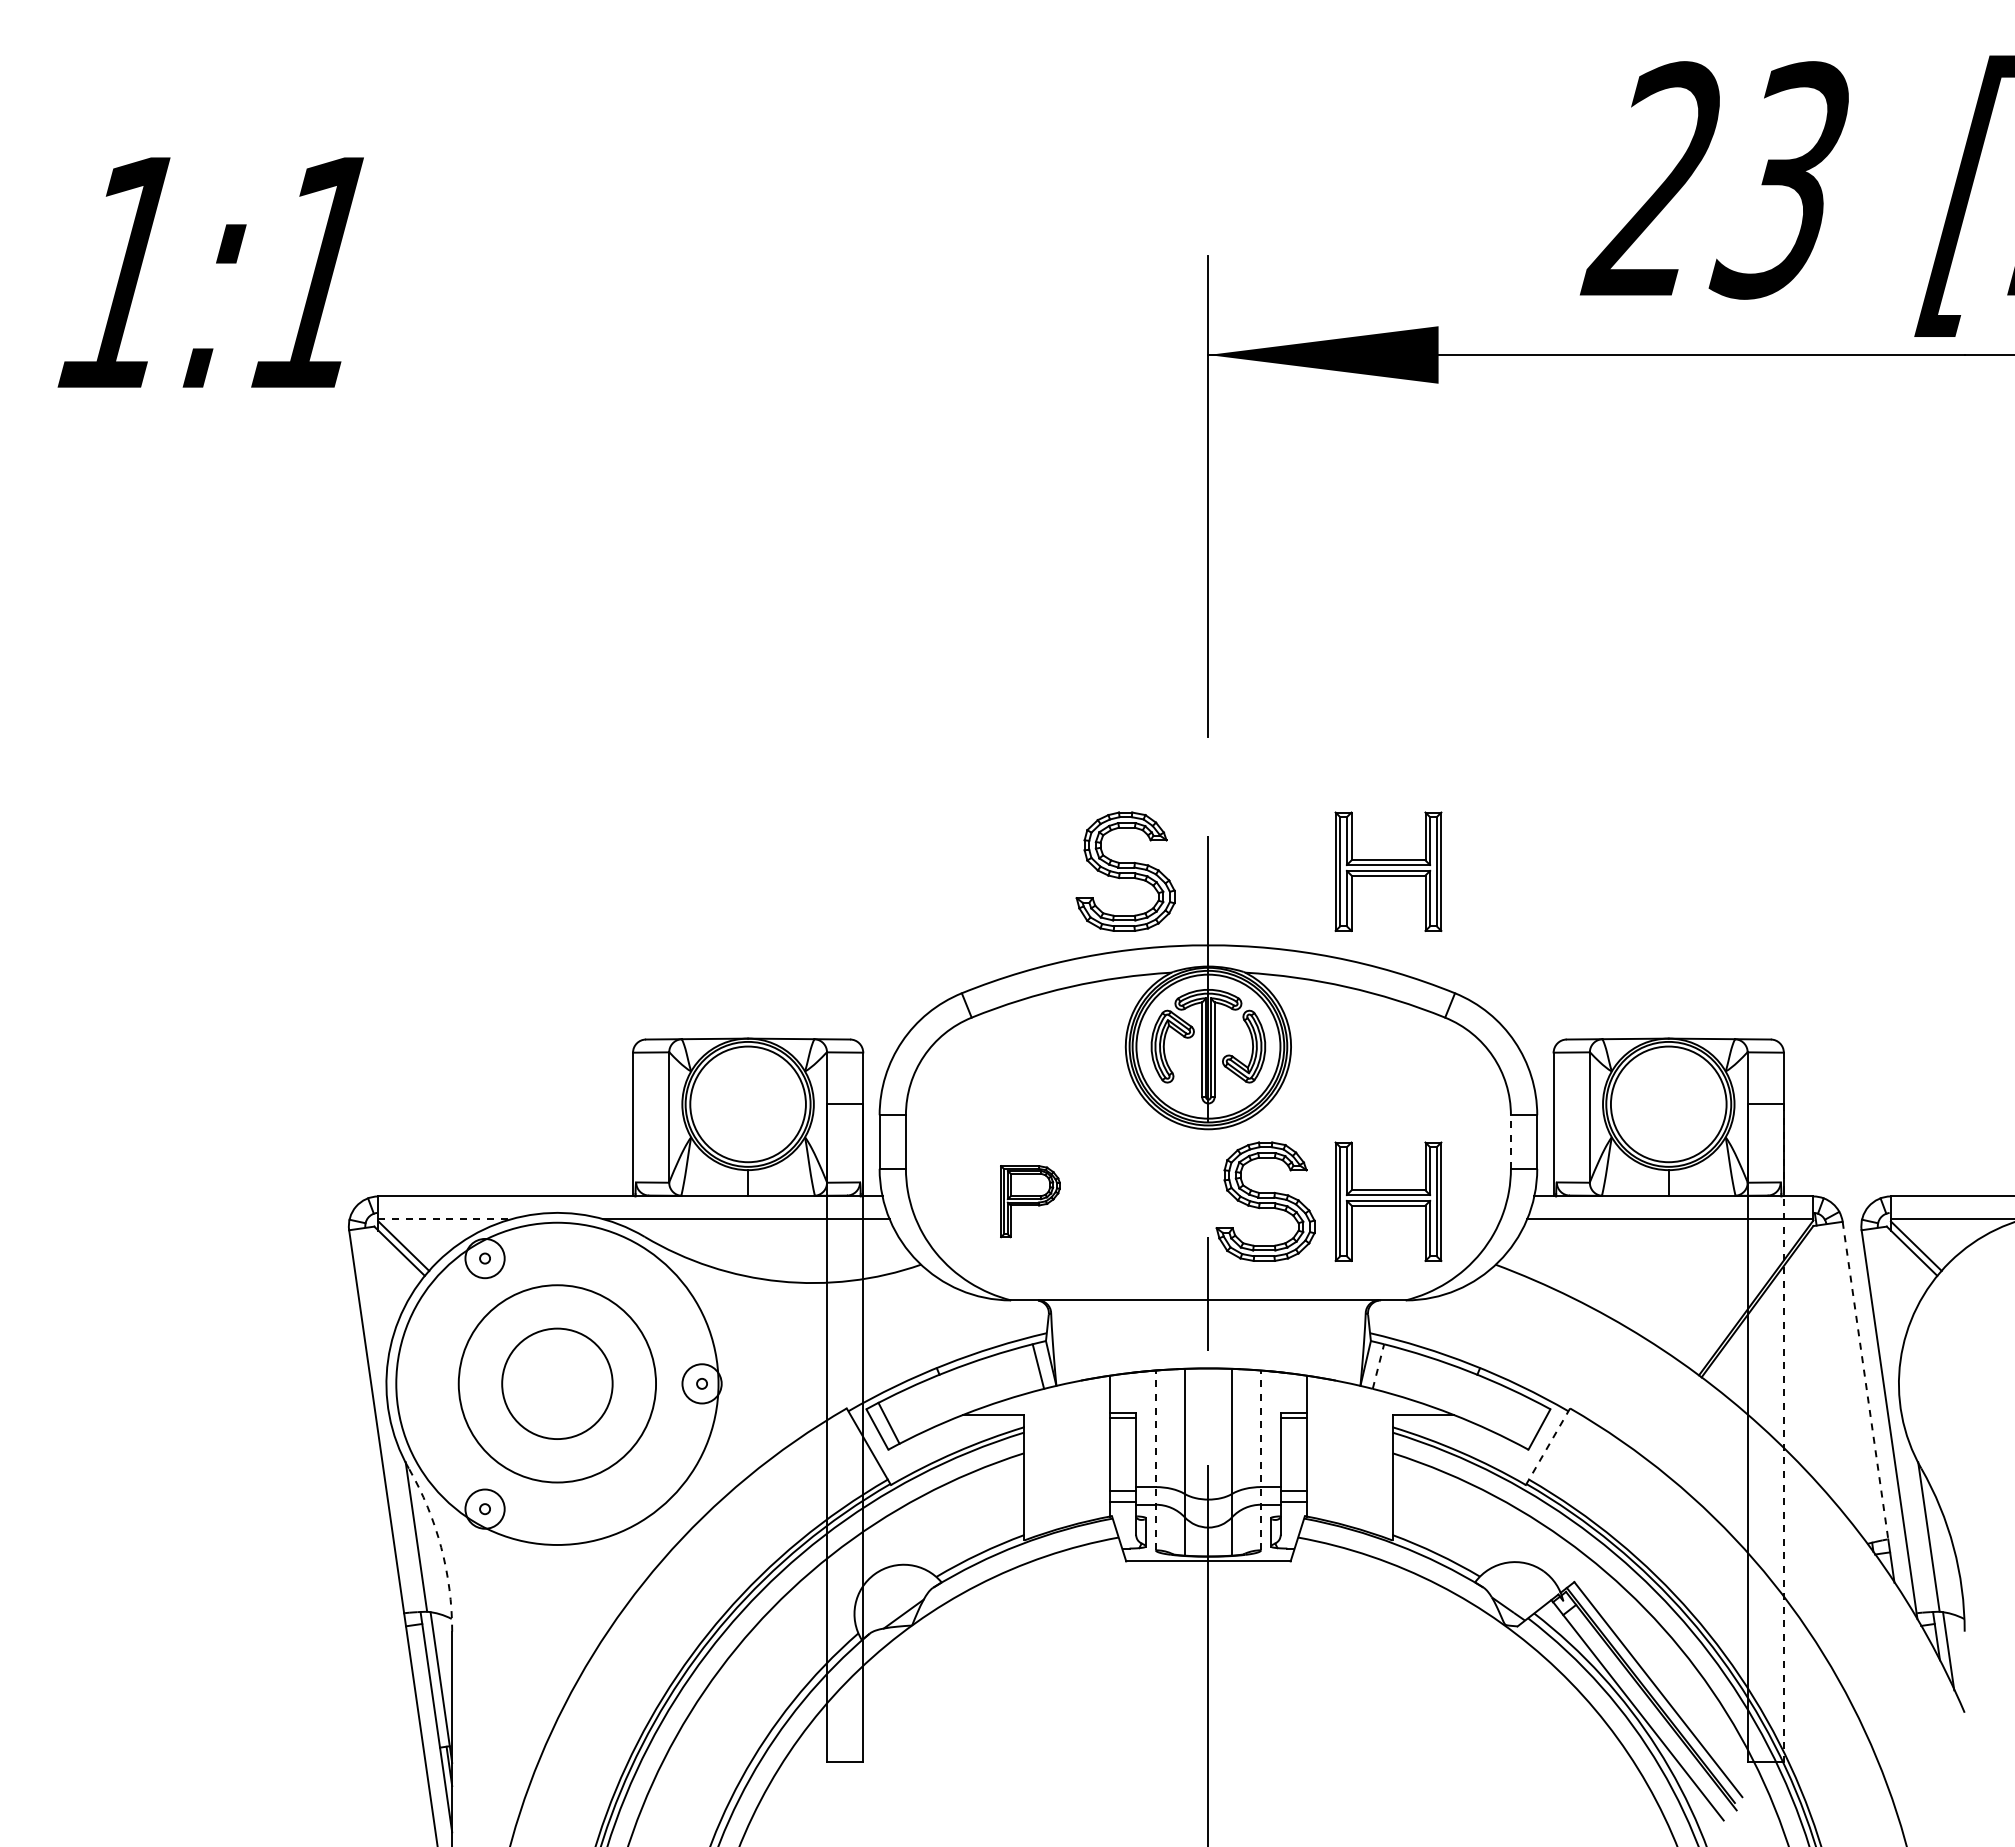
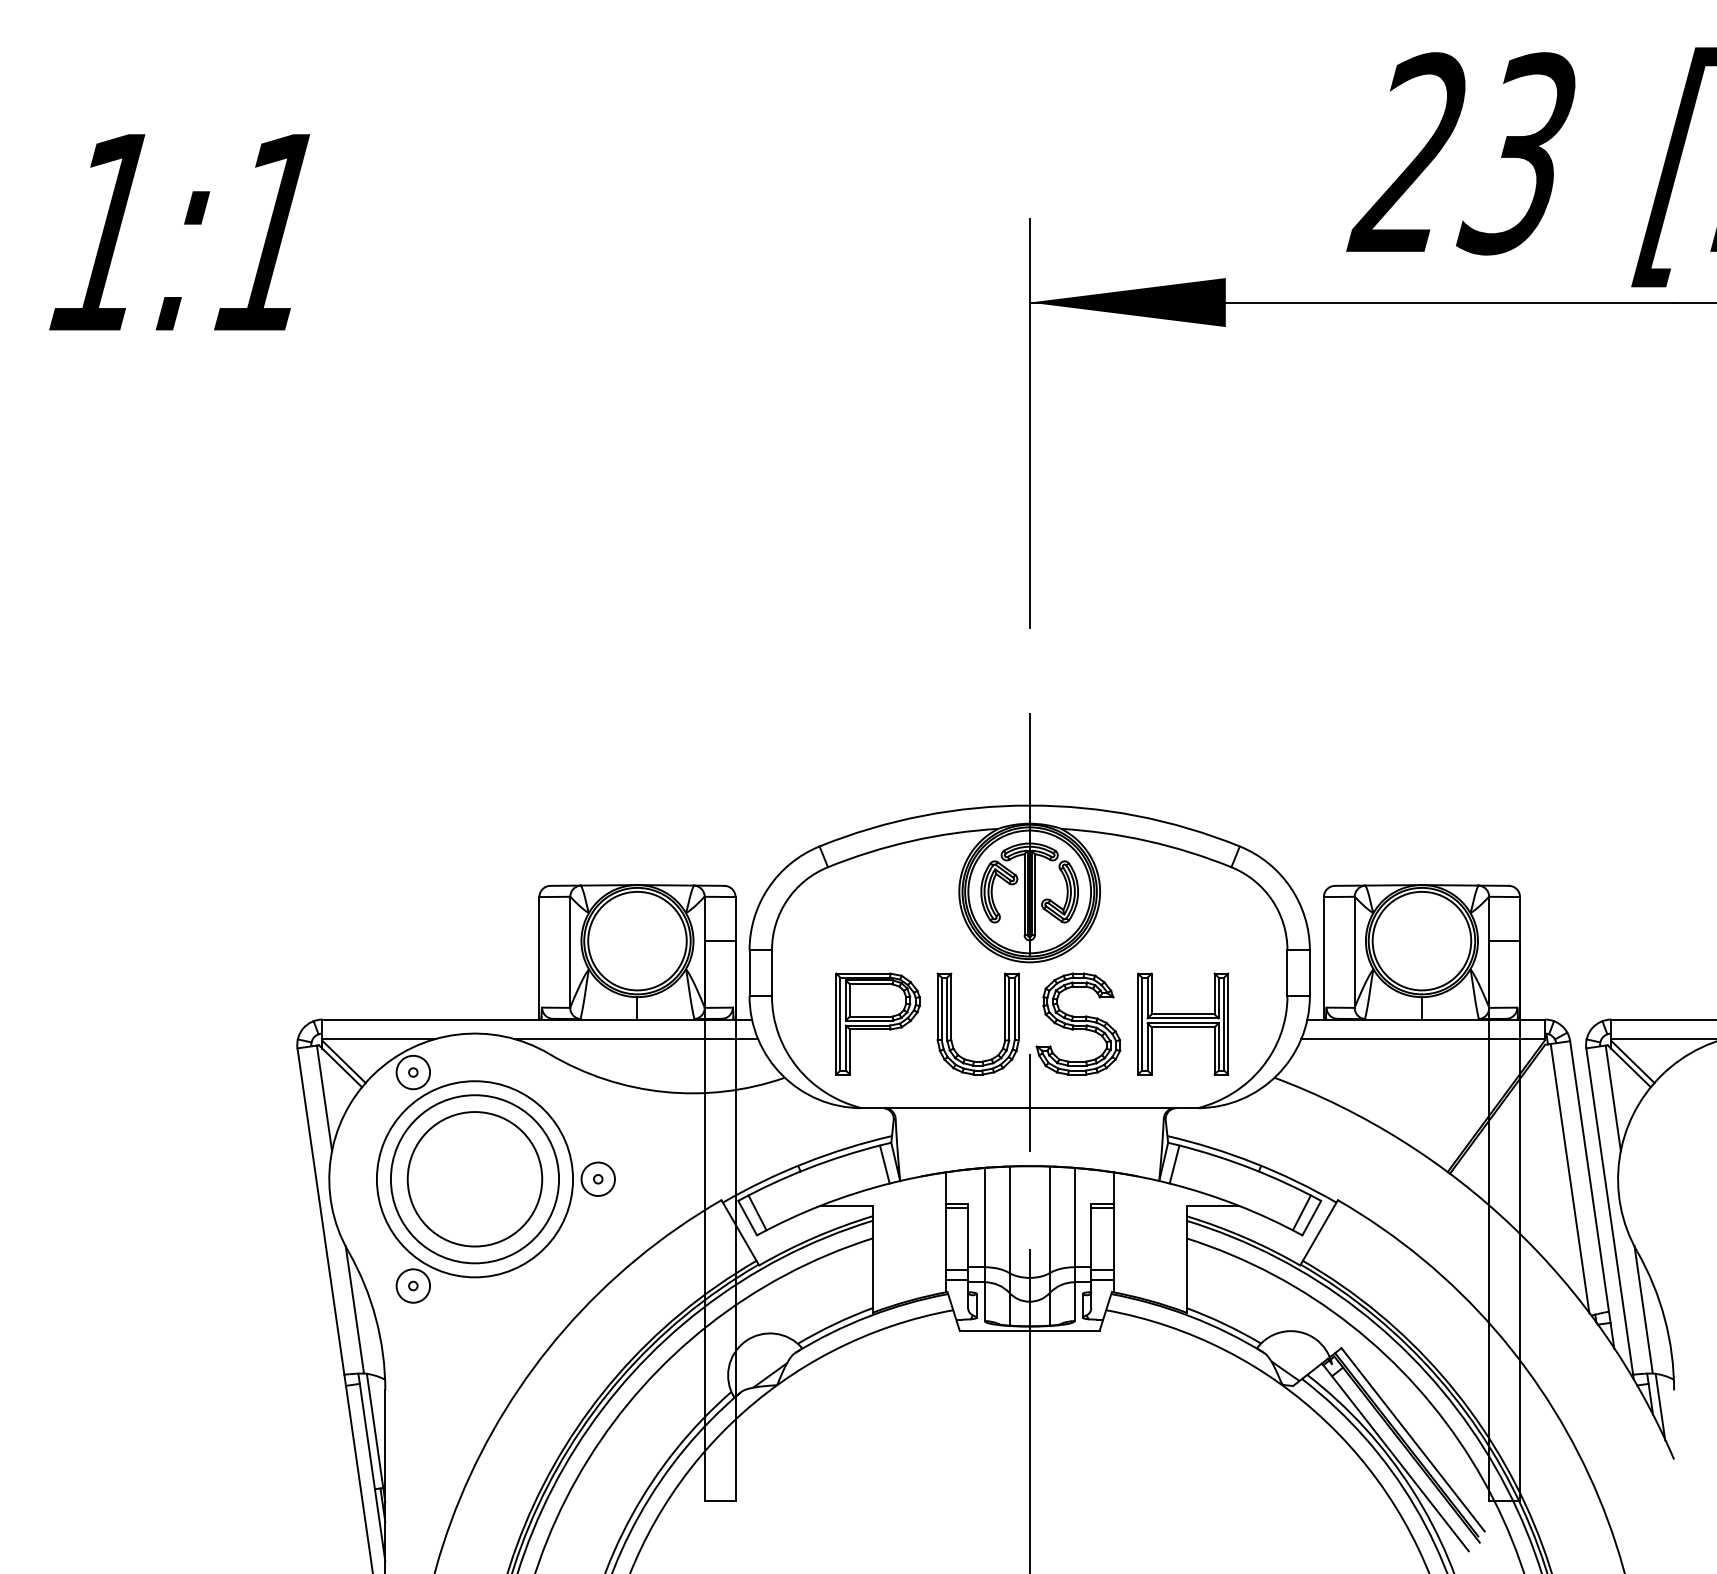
part: (1125, 871) -> (959, 742), removed
part: (1388, 871) -> (1183, 742), removed
line: (1510, 1142) -> (1287, 973), dashed -> solid
part: (1030, 1201) -> (878, 1023), size x1.67
part: (1116, 1201) -> (951, 1023), added
line: (445, 1219) -> (379, 1039), dashed -> solid
line: (380, 1288) -> (324, 1098), added
line: (1893, 1288) -> (1613, 1098), added
line: (1378, 1366) -> (1174, 1164), dashed -> solid
line: (1865, 1381) -> (1589, 1177), dashed -> solid
circle: (557, 1383) -> (475, 1178), size x0.71
circle: (557, 1383) -> (475, 1178), size x1.43
line: (1842, 1383) -> (1570, 1178), added
line: (1527, 1422) -> (1301, 1212), added
line: (1783, 1433) -> (1519, 1221), dashed -> solid
line: (1549, 1444) -> (1320, 1230), dashed -> solid
line: (1155, 1460) -> (984, 1244), dashed -> solid
line: (1261, 1460) -> (1074, 1244), dashed -> solid
arc: (441, 1547) -> (376, 1318), dashed -> solid

